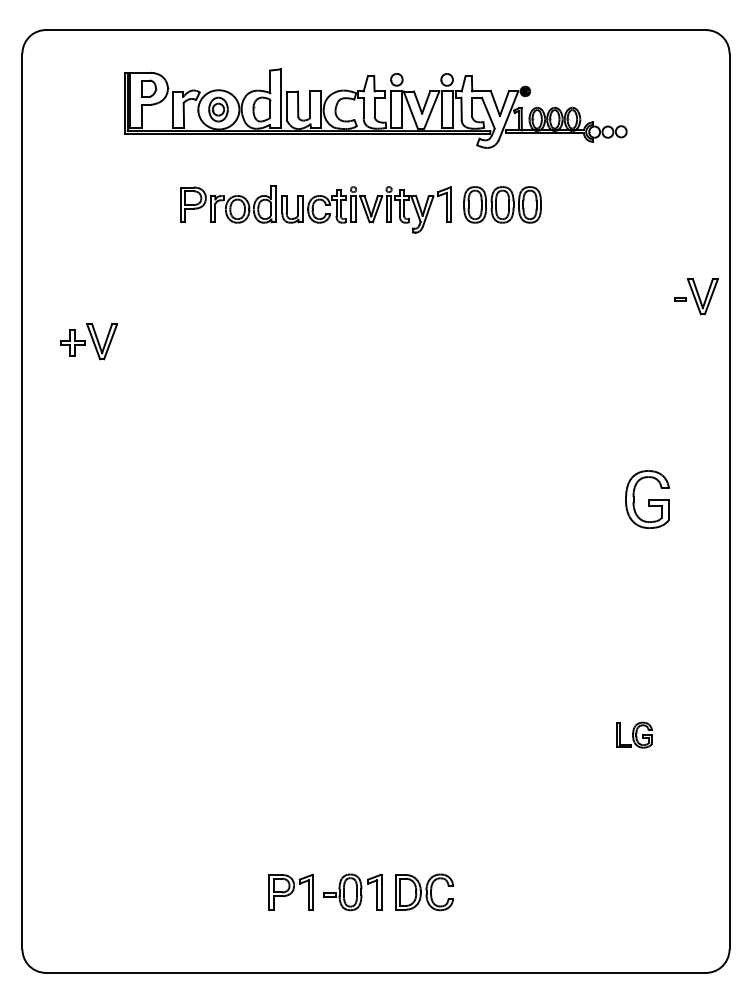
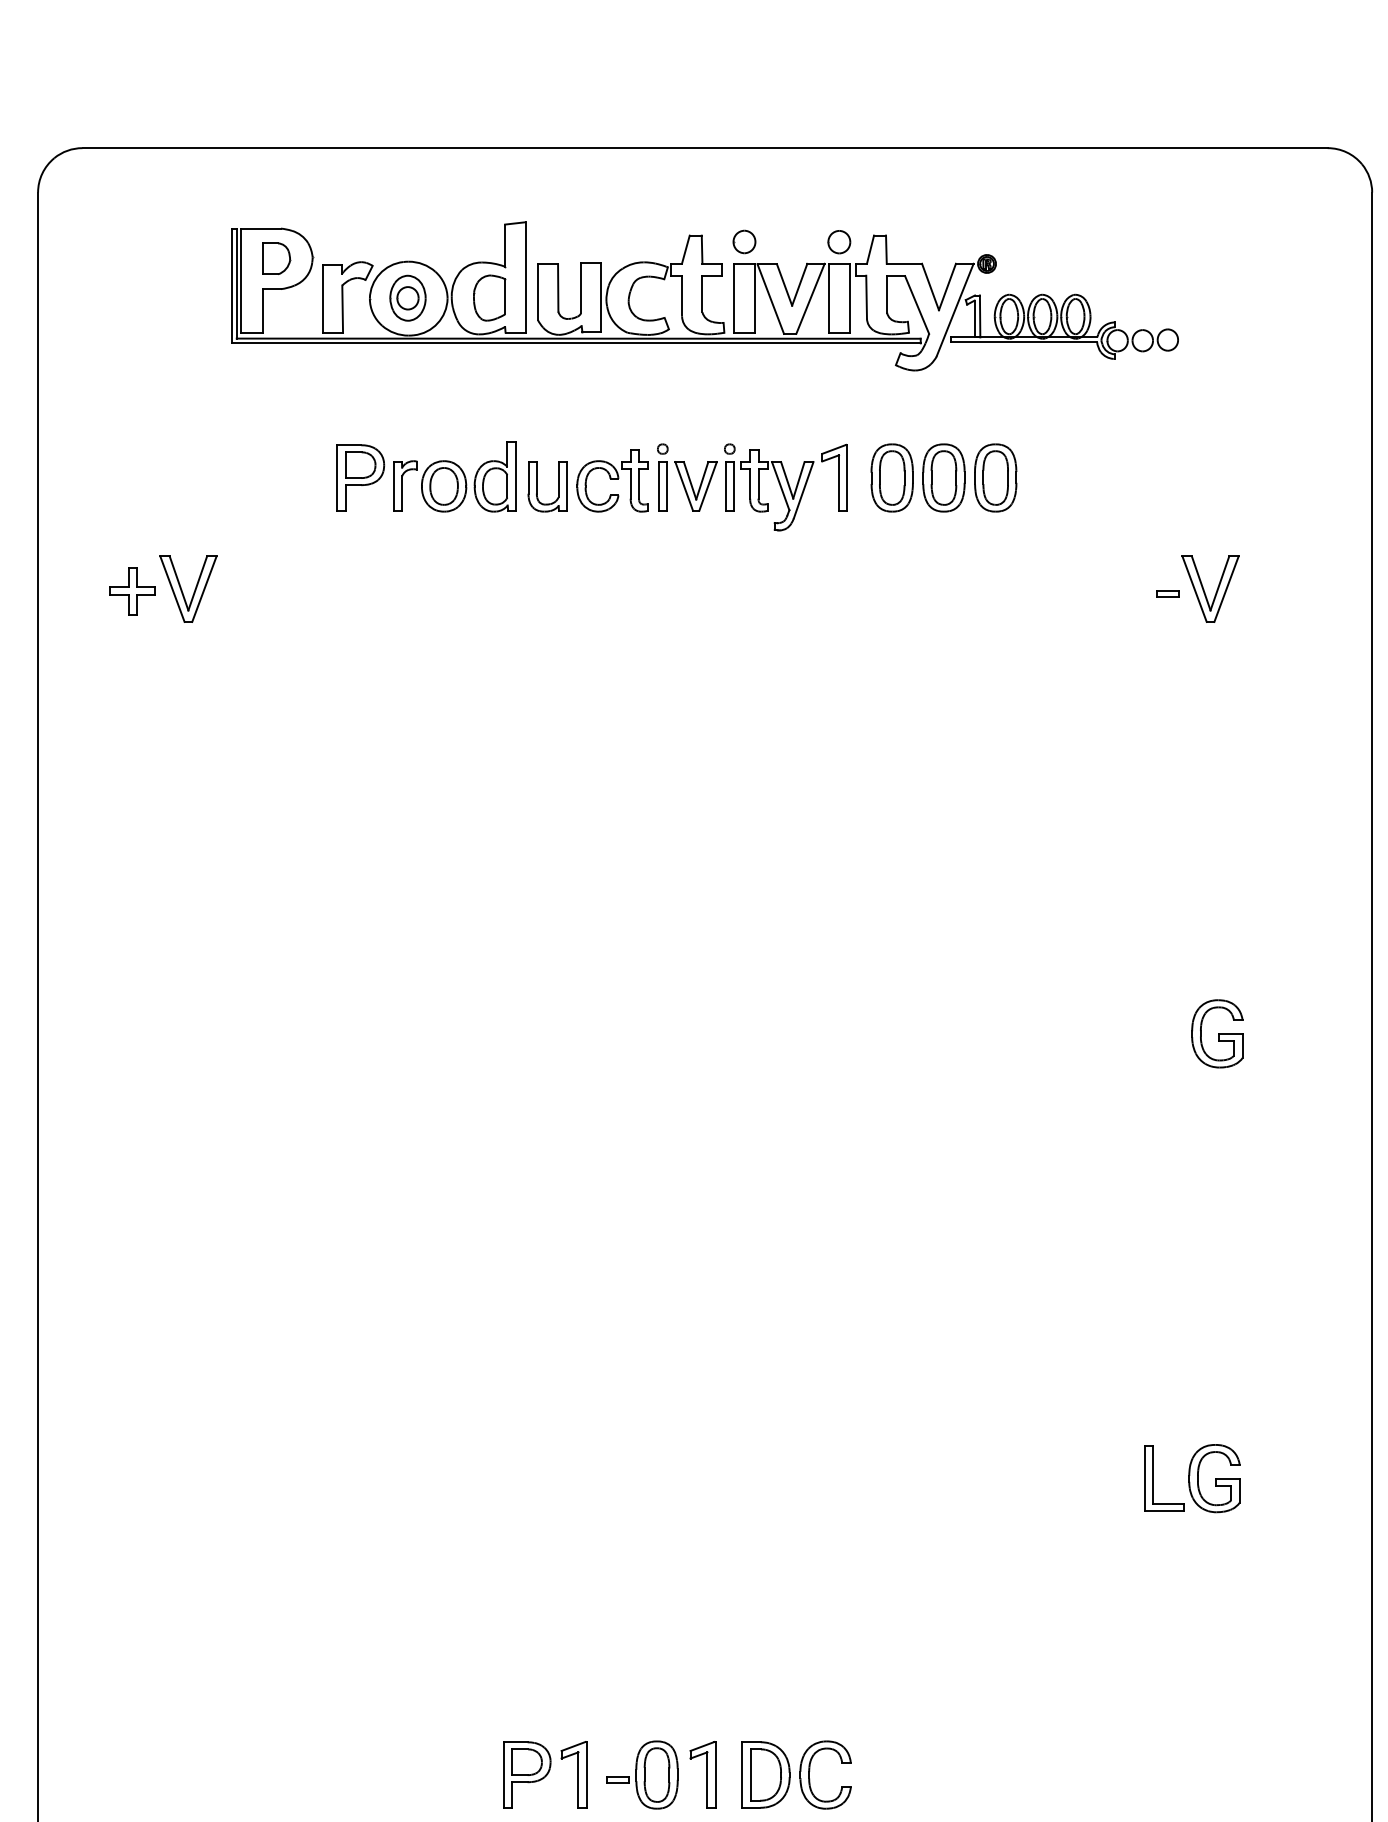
part: (696, 296) -> (1198, 588), moved
part: (88, 341) -> (162, 588), moved
part: (647, 499) -> (1217, 1033), size x0.62
part: (634, 734) -> (1192, 1477), size x1.43

